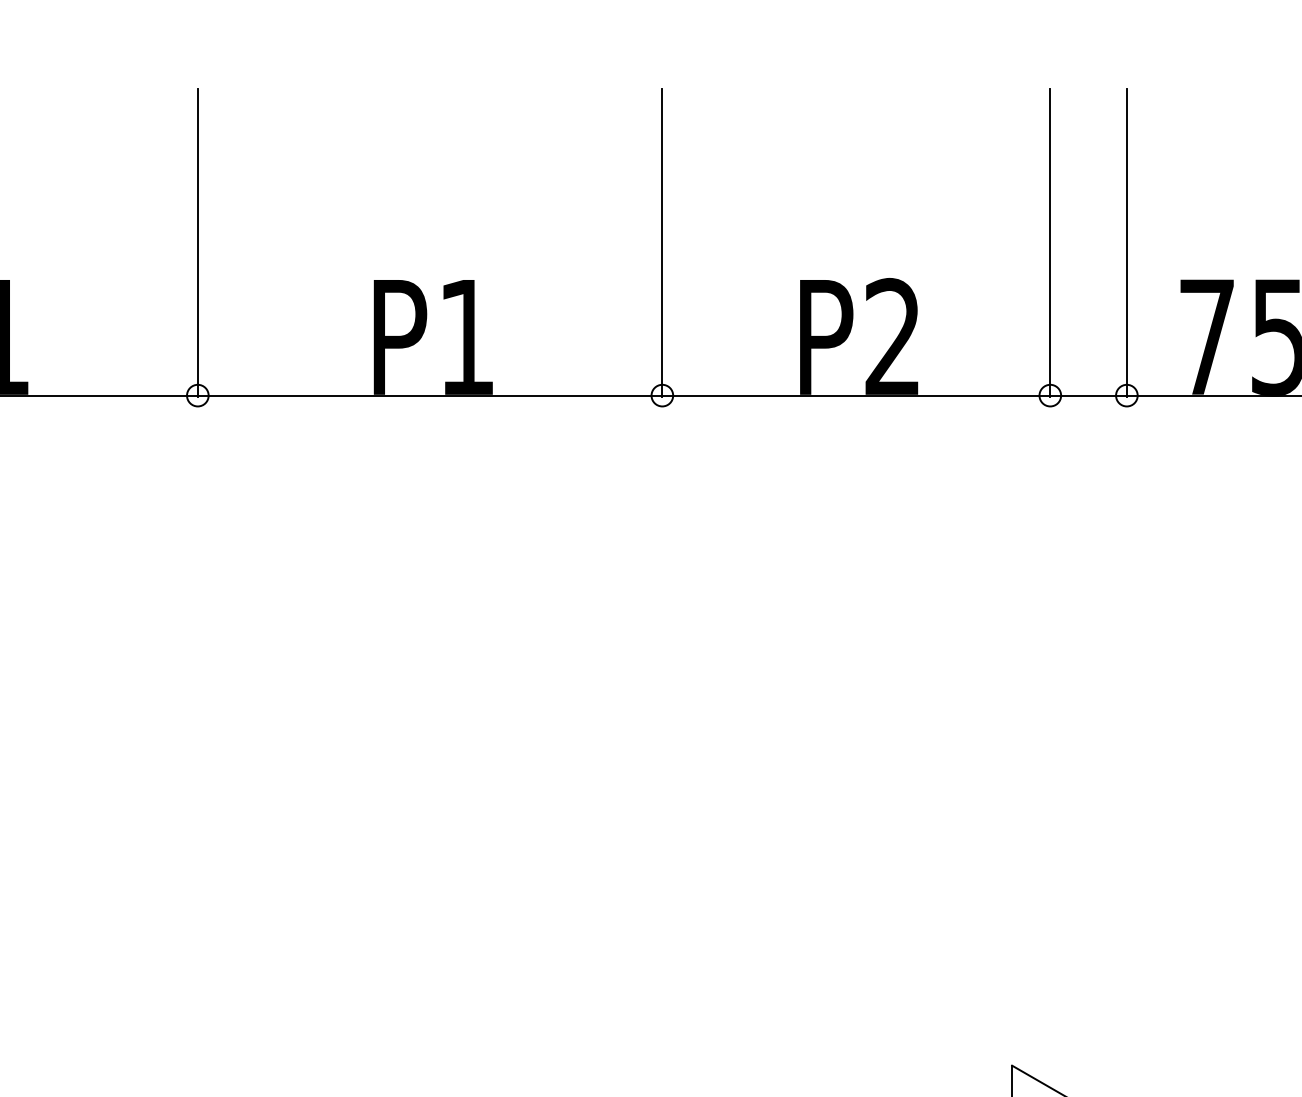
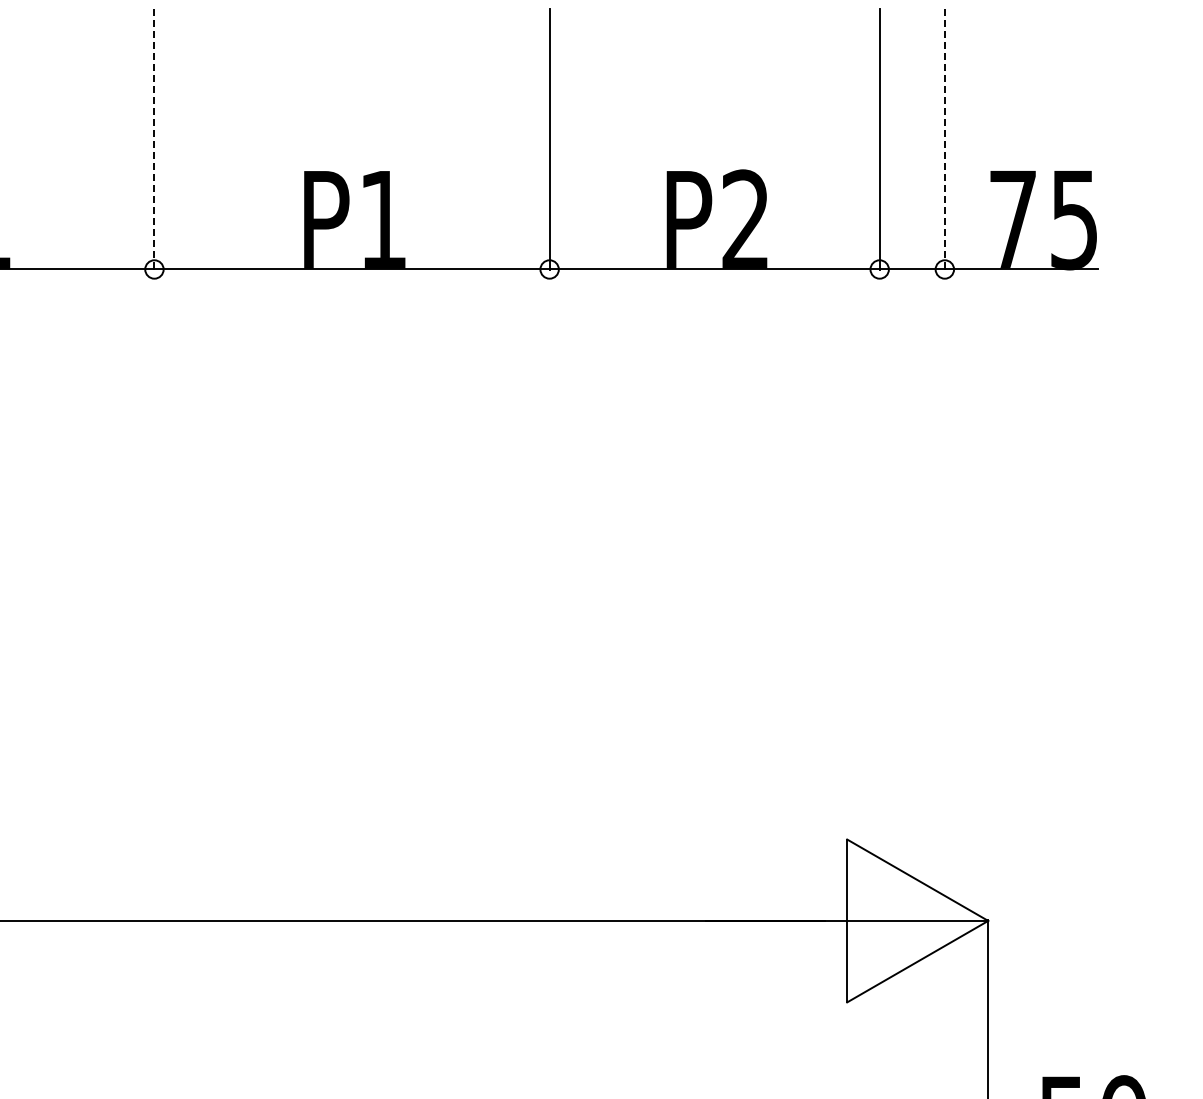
line: (197, 242) -> (154, 139), solid -> dashed
line: (1126, 242) -> (944, 139), solid -> dashed

